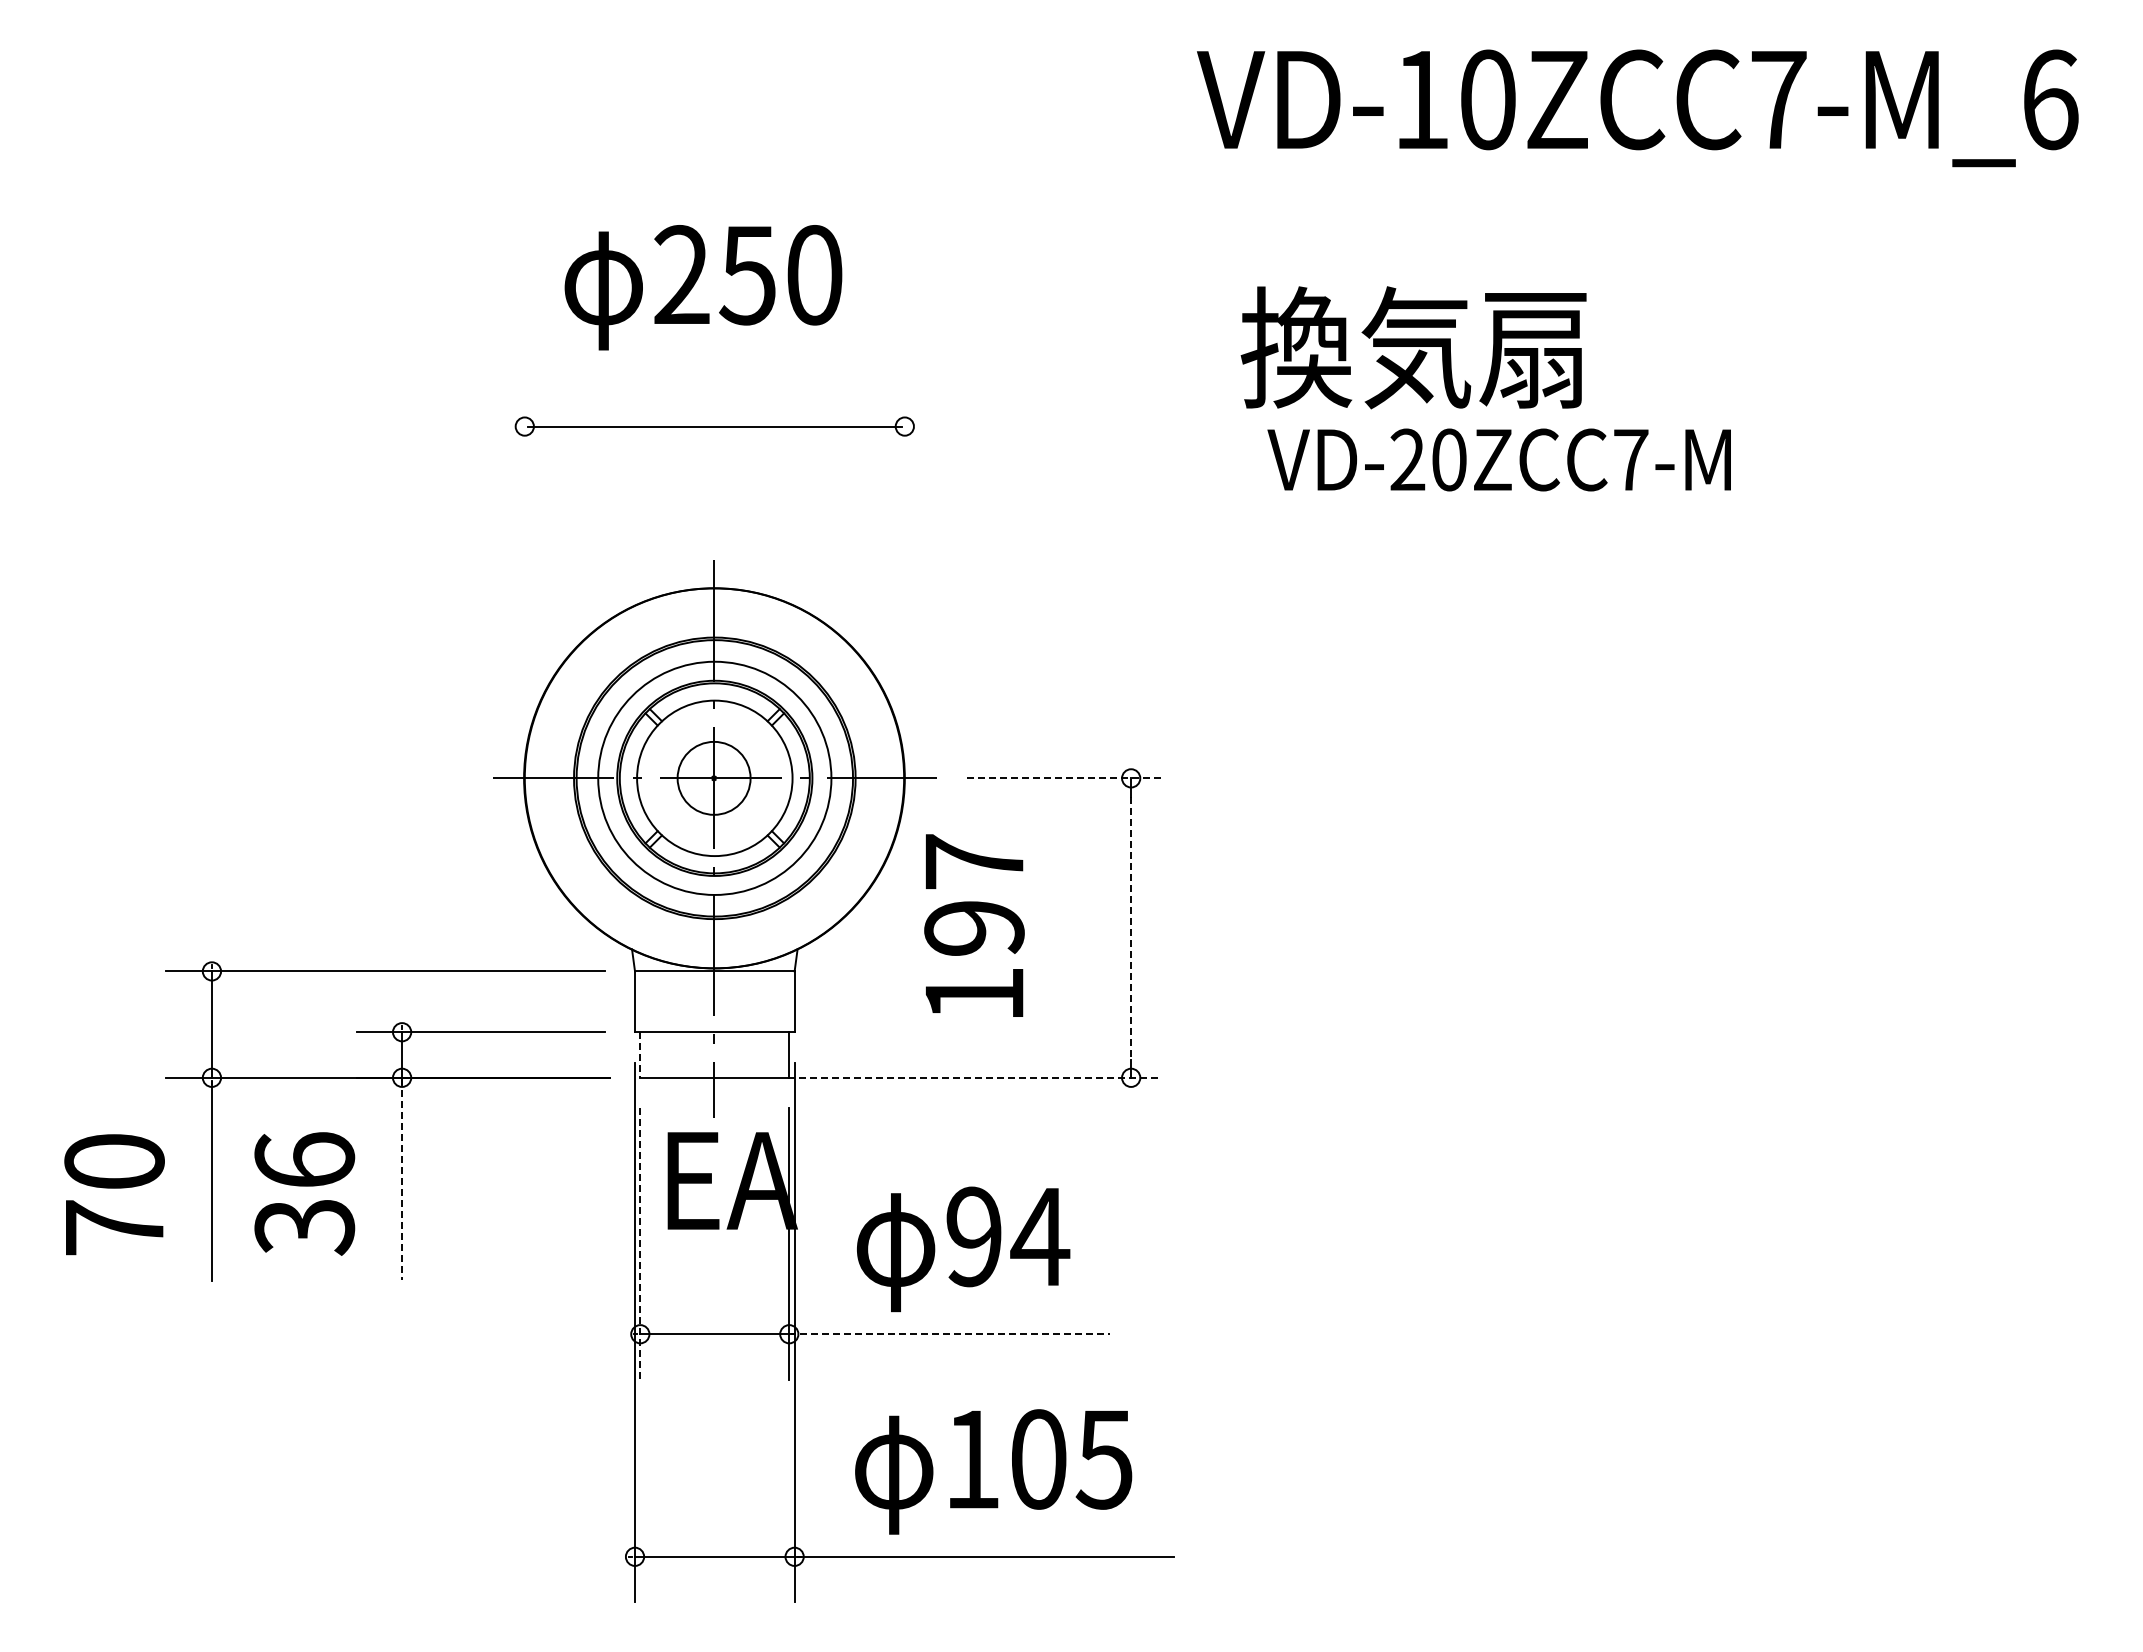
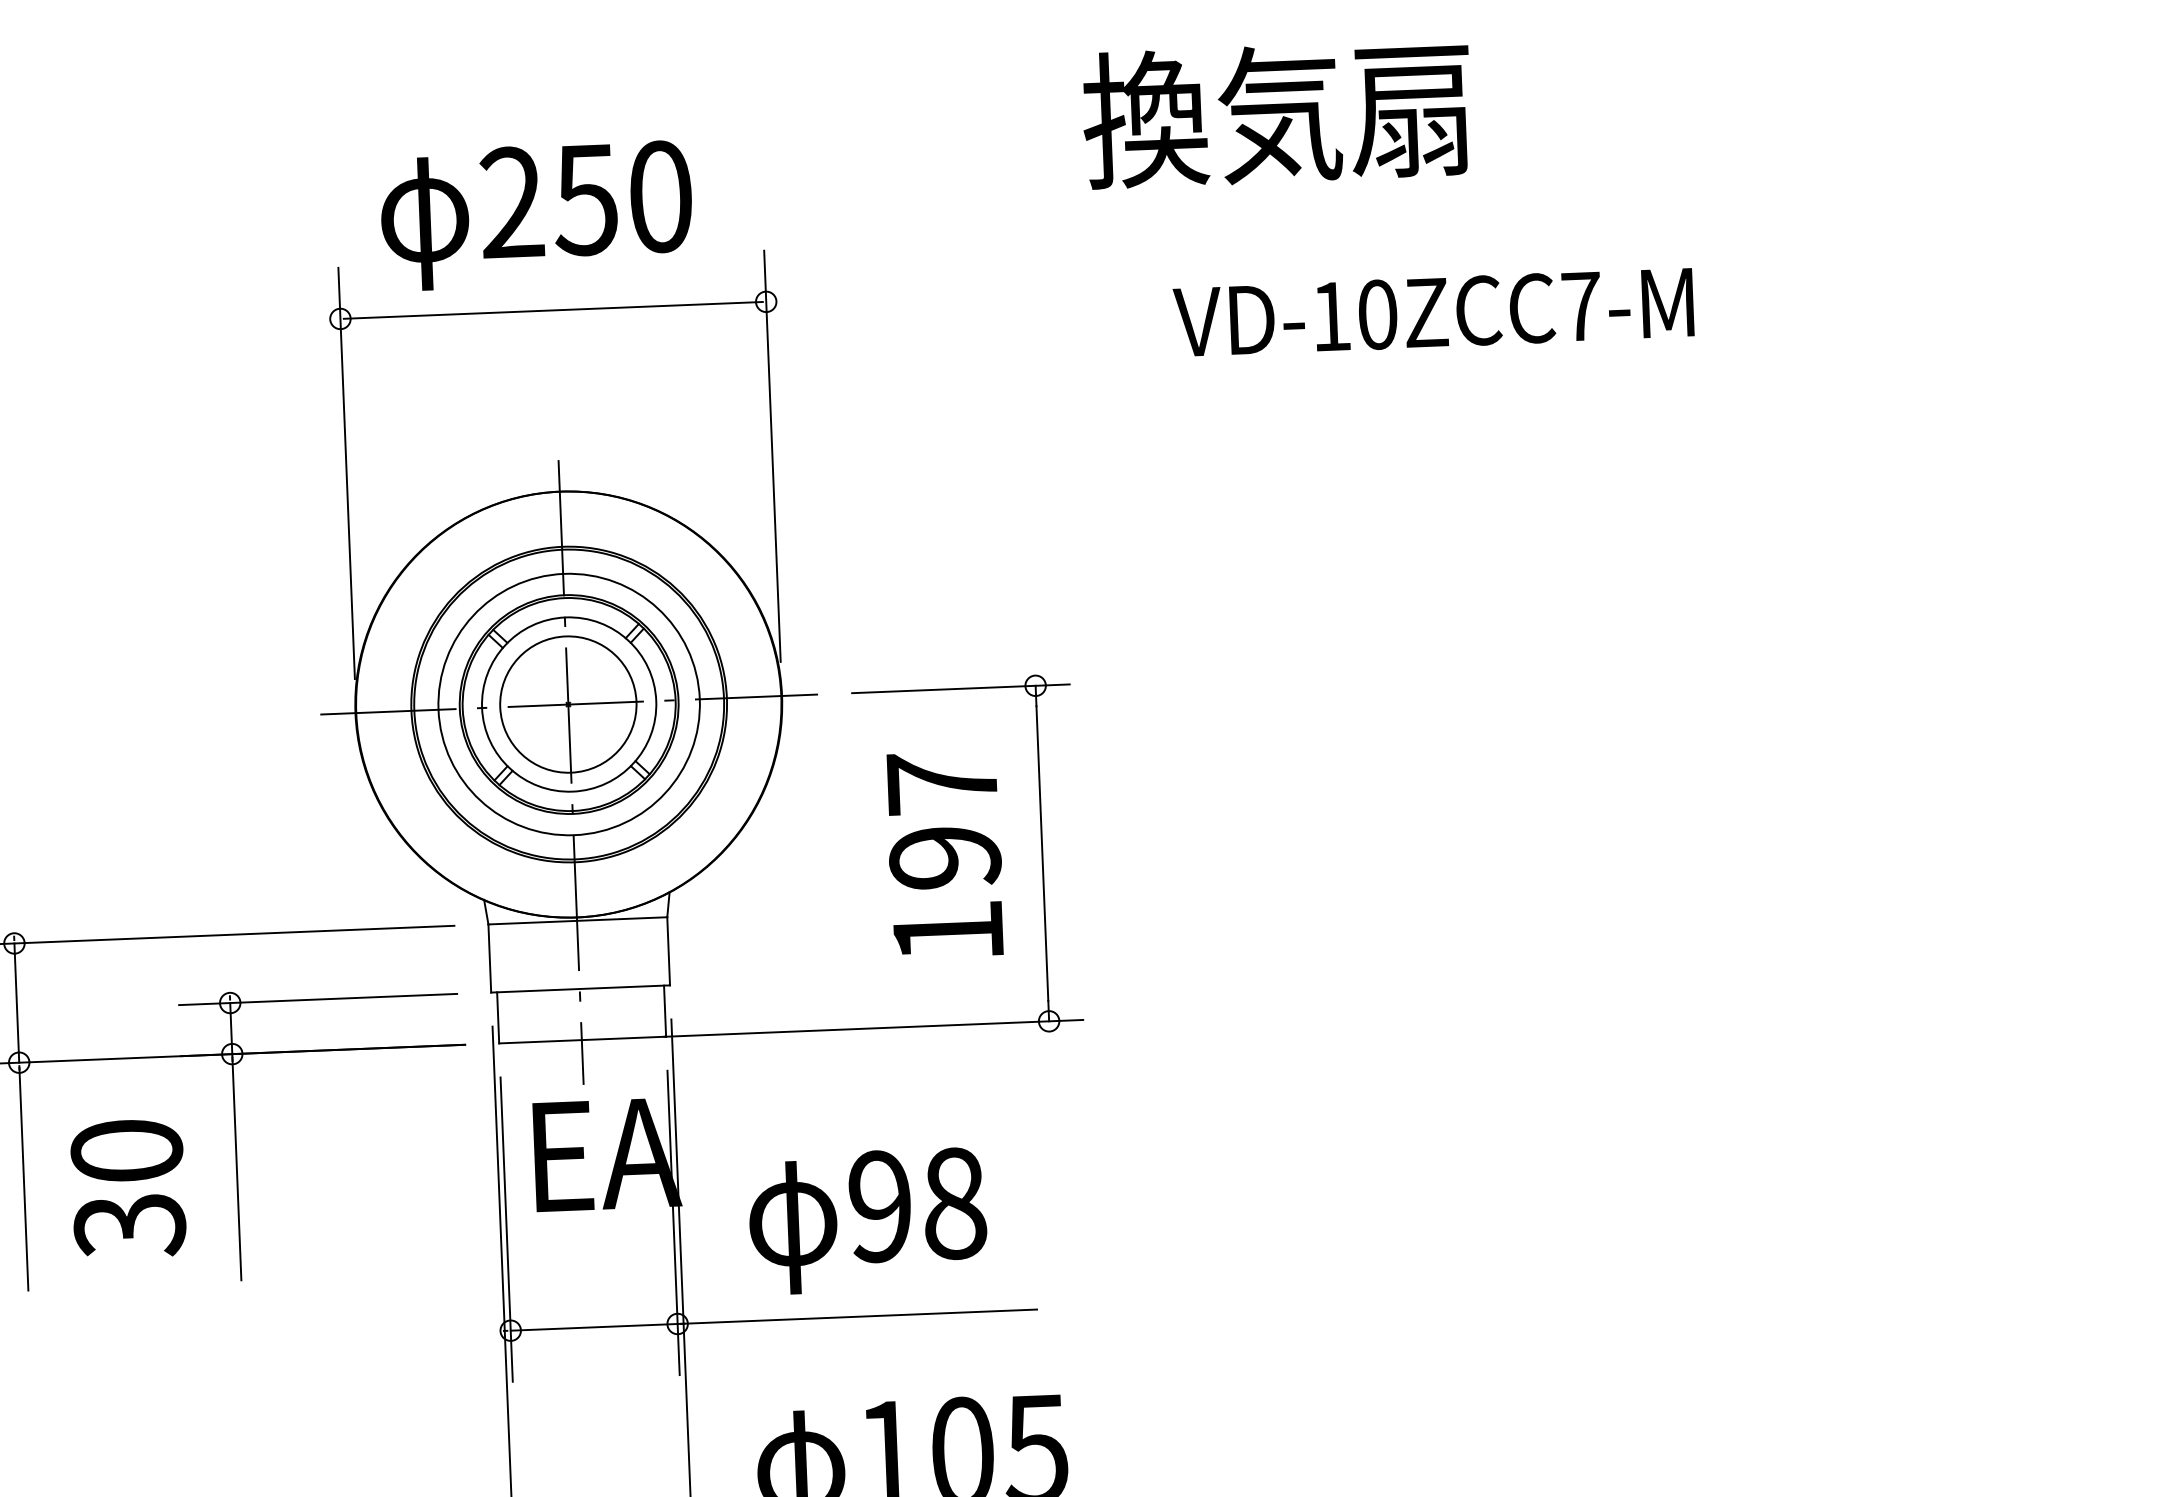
text: (703, 287) -> (536, 215), moved
text: (1413, 347) -> (1276, 114), moved
text: (1407, 459) -> (1330, 316), VD-20ZCC7-M -> VD-10ZCC7-M
line: (524, 563) -> (346, 472), added
line: (904, 563) -> (772, 455), added
circle: (713, 778) -> (567, 704), size x1.67
line: (1064, 778) -> (960, 688), dashed -> solid
text: (974, 925) -> (945, 854), moved
line: (1131, 928) -> (1042, 854), dashed -> solid
line: (640, 1055) -> (498, 1018), dashed -> solid
line: (974, 1077) -> (873, 1028), dashed -> solid
text: (304, 1159) -> (126, 1150), 36 -> 30
line: (402, 1180) -> (237, 1169), dashed -> solid
text: (1040, 1236) -> (954, 1203), 94 -> 98
line: (640, 1244) -> (506, 1230), dashed -> solid
line: (950, 1334) -> (858, 1317), dashed -> solid

